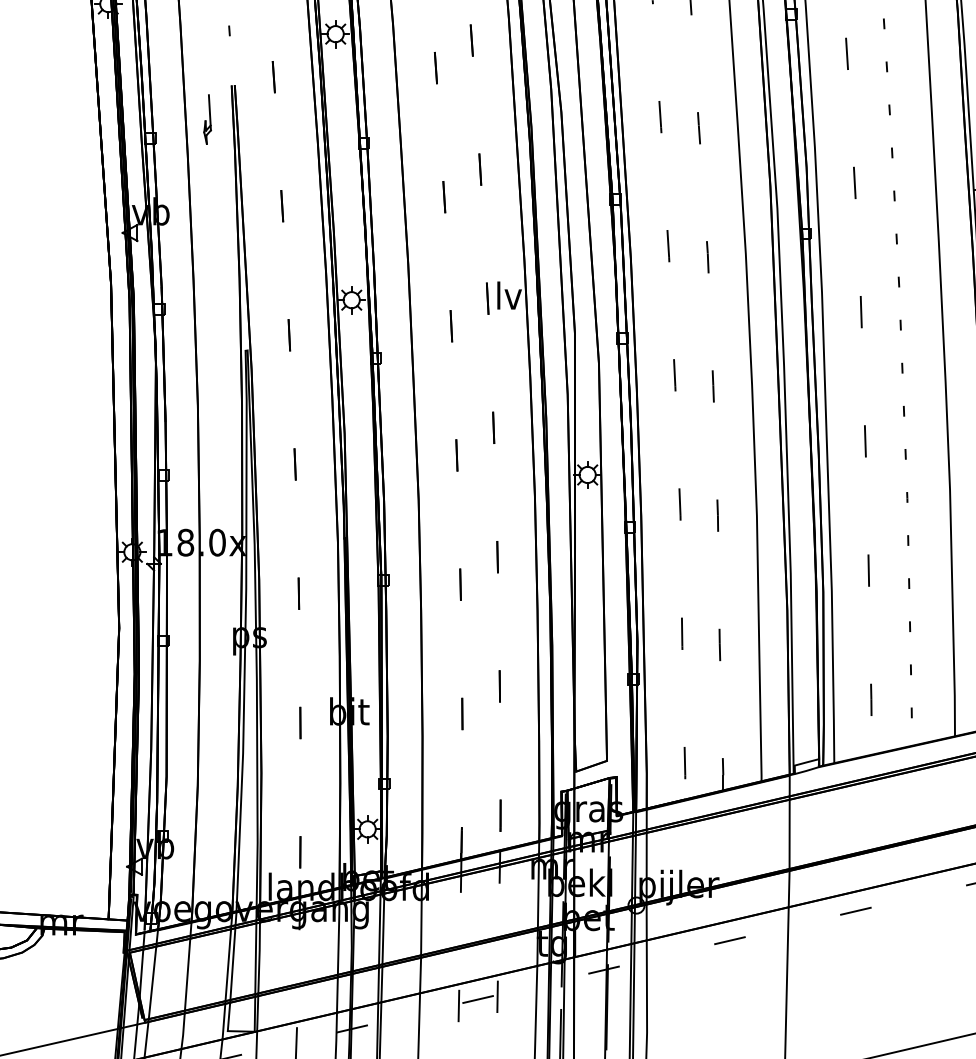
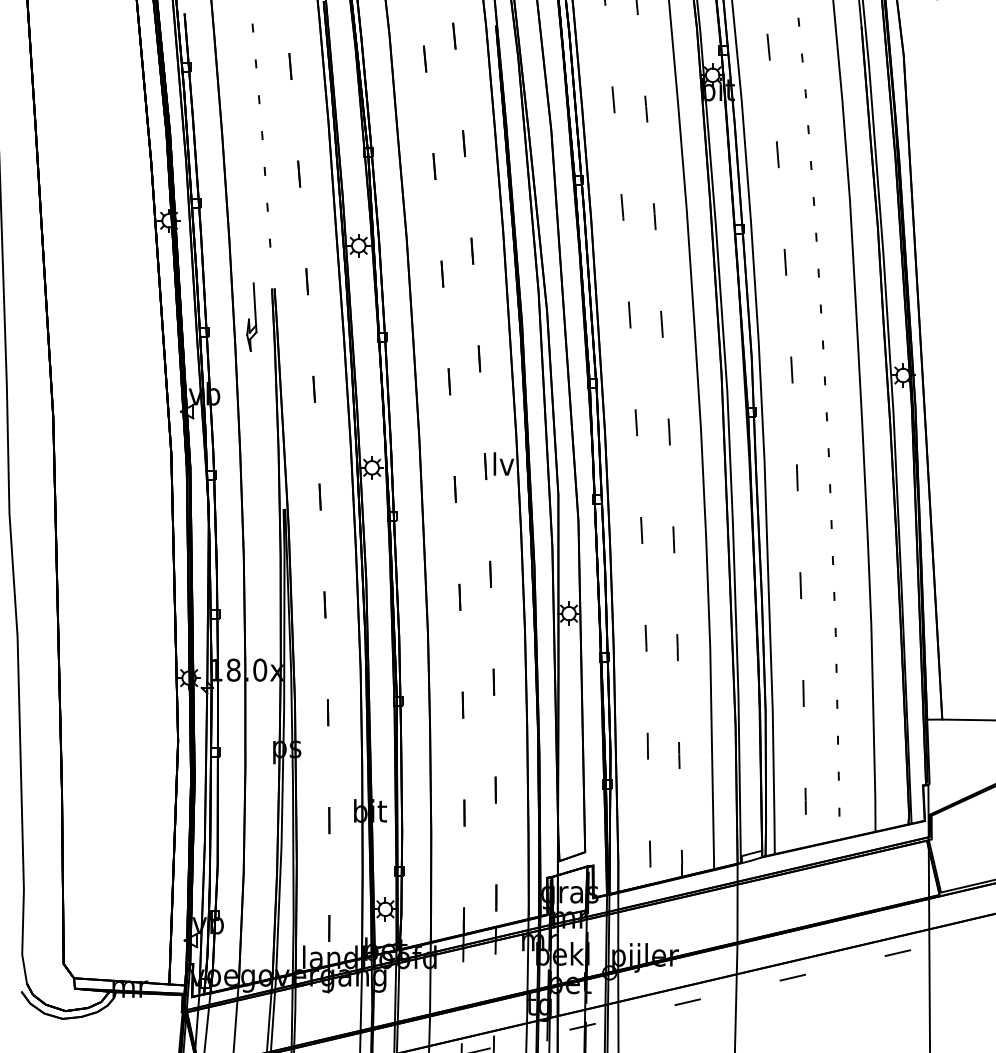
part: (207, 118) -> (251, 316), size x1.67

